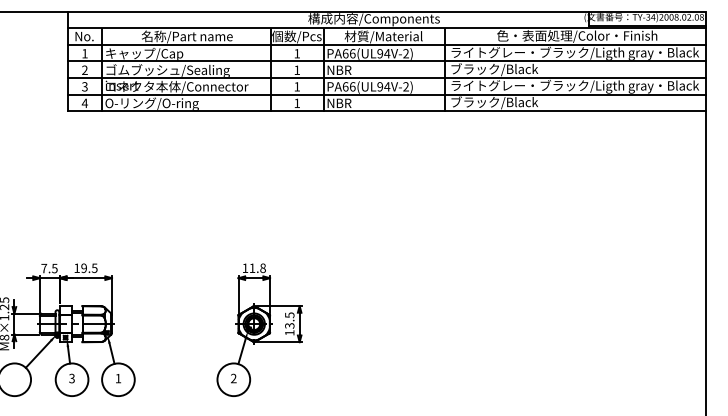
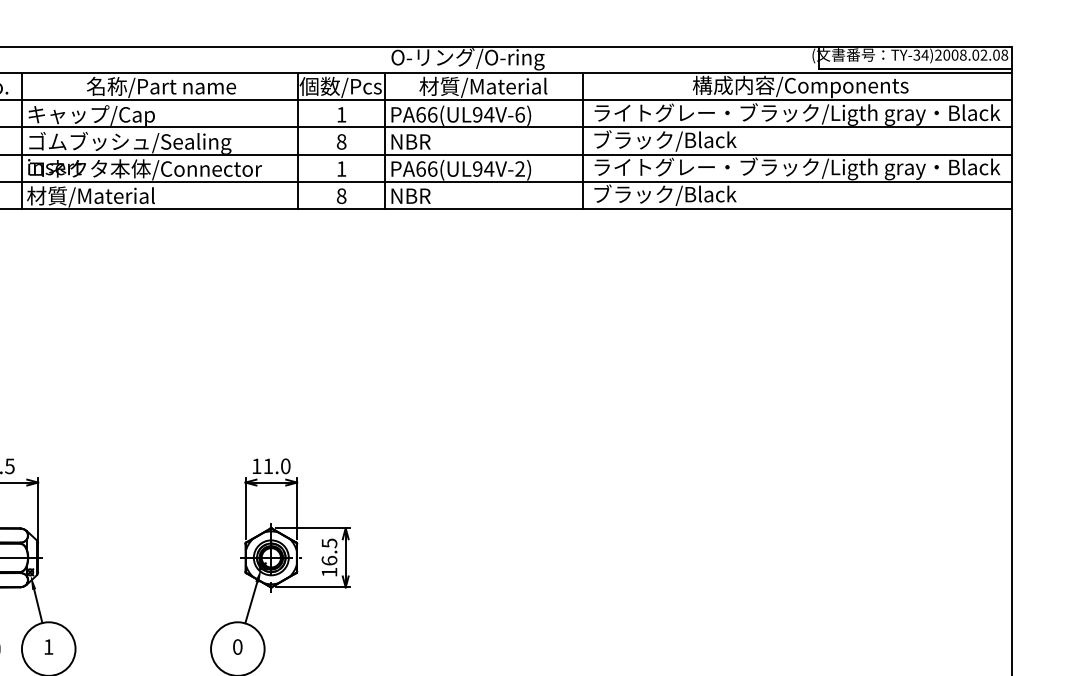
text: (373, 19) -> (466, 58), 構成内容/Components -> O-リング/O-ring
text: (577, 36) -> (800, 86), 色・表面処理/Color・Finish -> 構成内容/Components
text: (406, 53) -> (520, 114), PA66(UL94V-2) -> PA66(UL94V-6)
text: (297, 70) -> (342, 142), 1 -> 8
text: (151, 103) -> (102, 196), O-リング/O-ring -> 材質/Material
text: (297, 103) -> (342, 196), 1 -> 8
text: (262, 268) -> (284, 466), 11.8 -> 11.0
text: (289, 325) -> (329, 560), 13.5 -> 16.5
text: (233, 378) -> (237, 646), 2 -> 0

